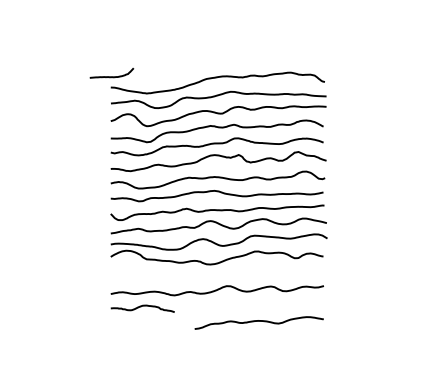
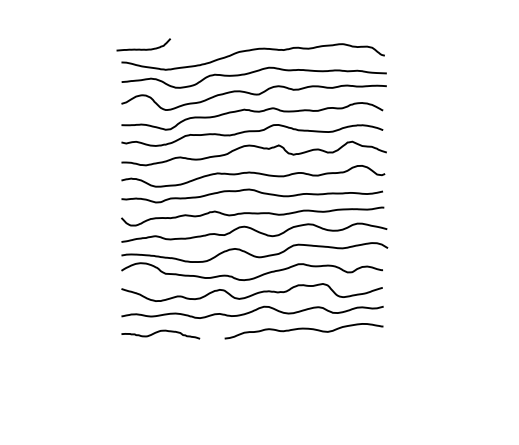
curve: (111, 76) -> (143, 48), moved
curve: (217, 275) -> (252, 293), added
curve: (258, 321) -> (303, 329), moved

